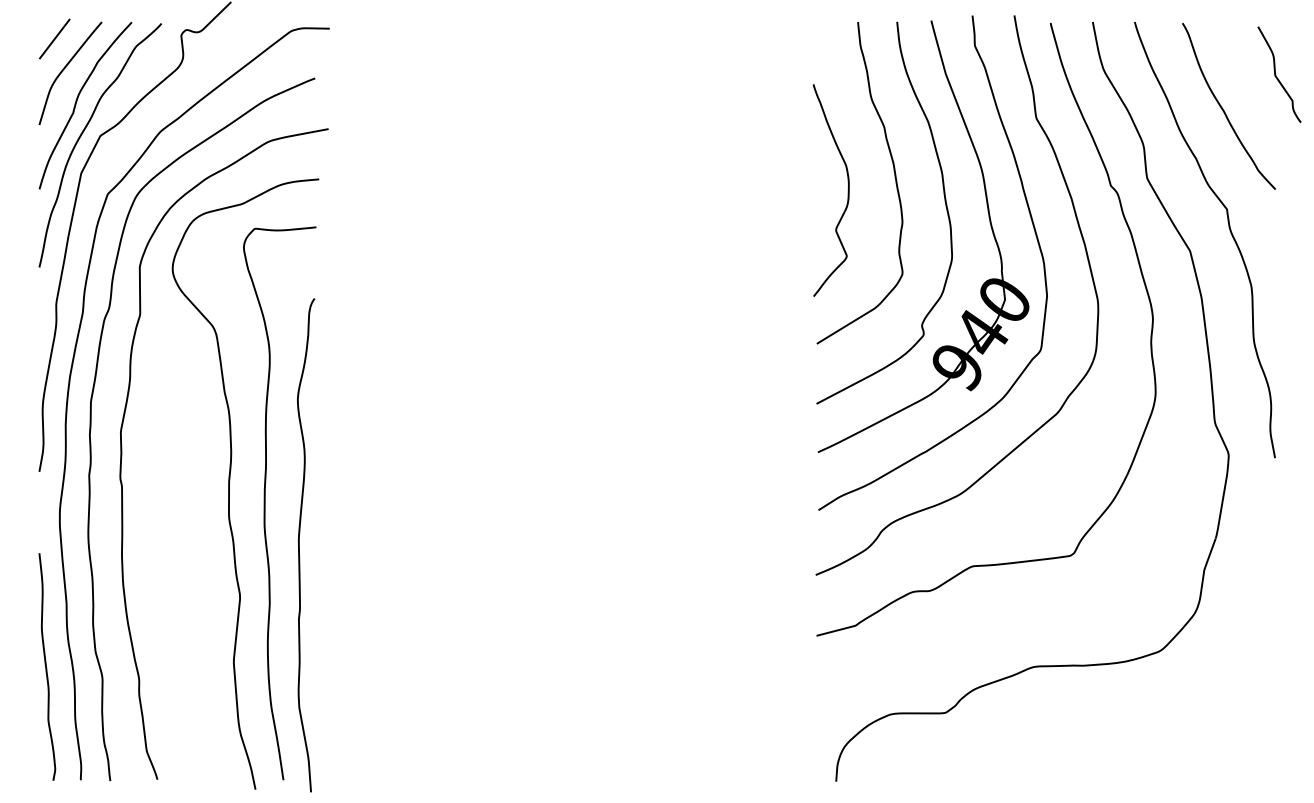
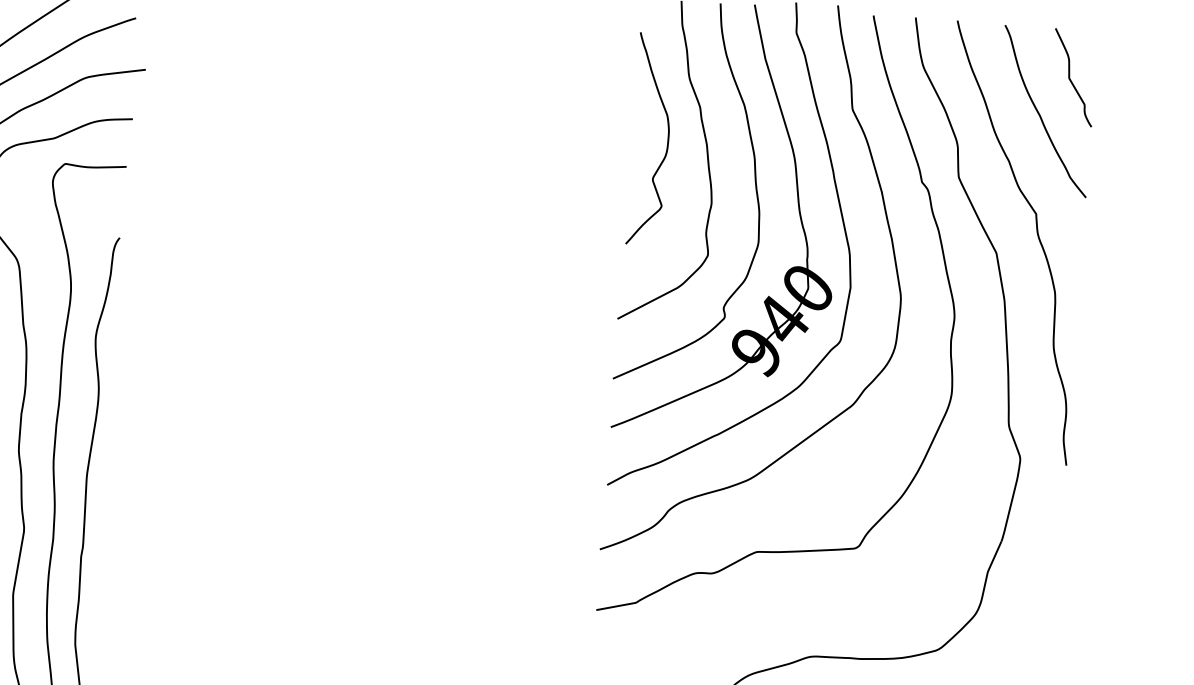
curve: (1276, 74) -> (1070, 77), moved
curve: (847, 190) -> (667, 140), moved

